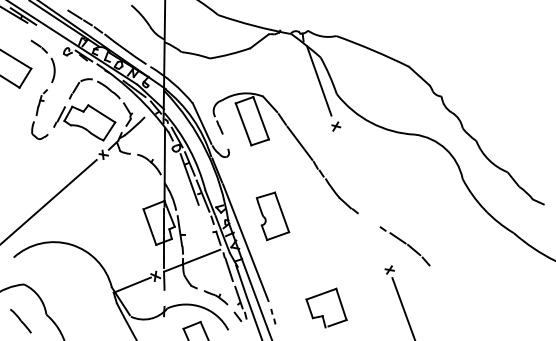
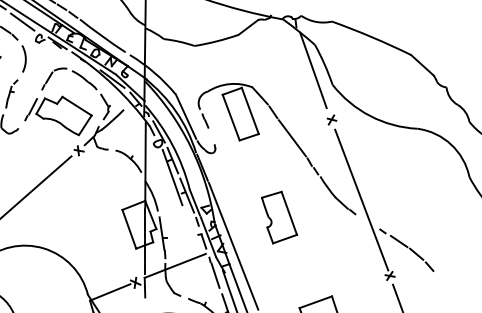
line: (51, 36) -> (22, 22), added
line: (363, 199) -> (361, 199), added
part: (272, 216) -> (278, 217), moved

